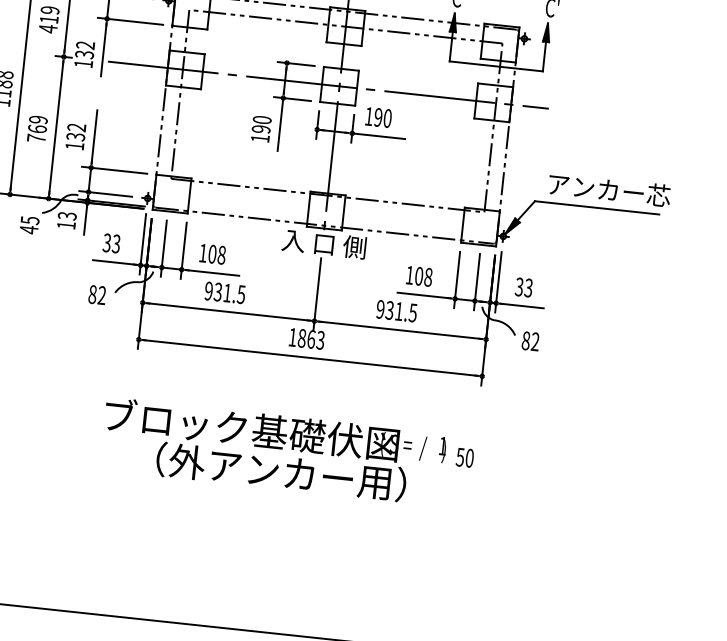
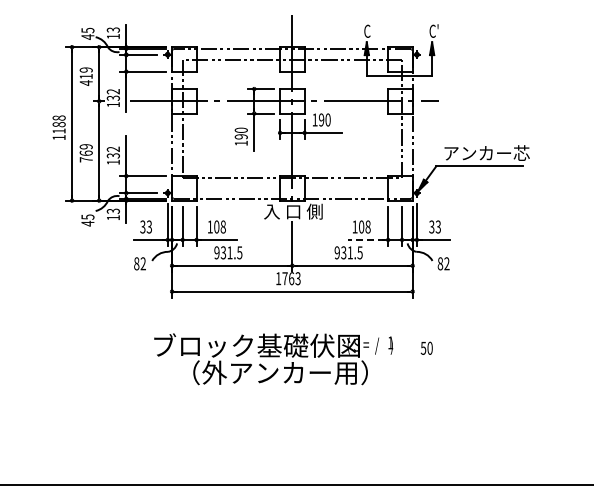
line: (424, 294) -> (366, 239), solid -> dashed
text: (301, 338) -> (284, 278), 1863 -> 1763
text: (464, 456) -> (426, 347), moved

